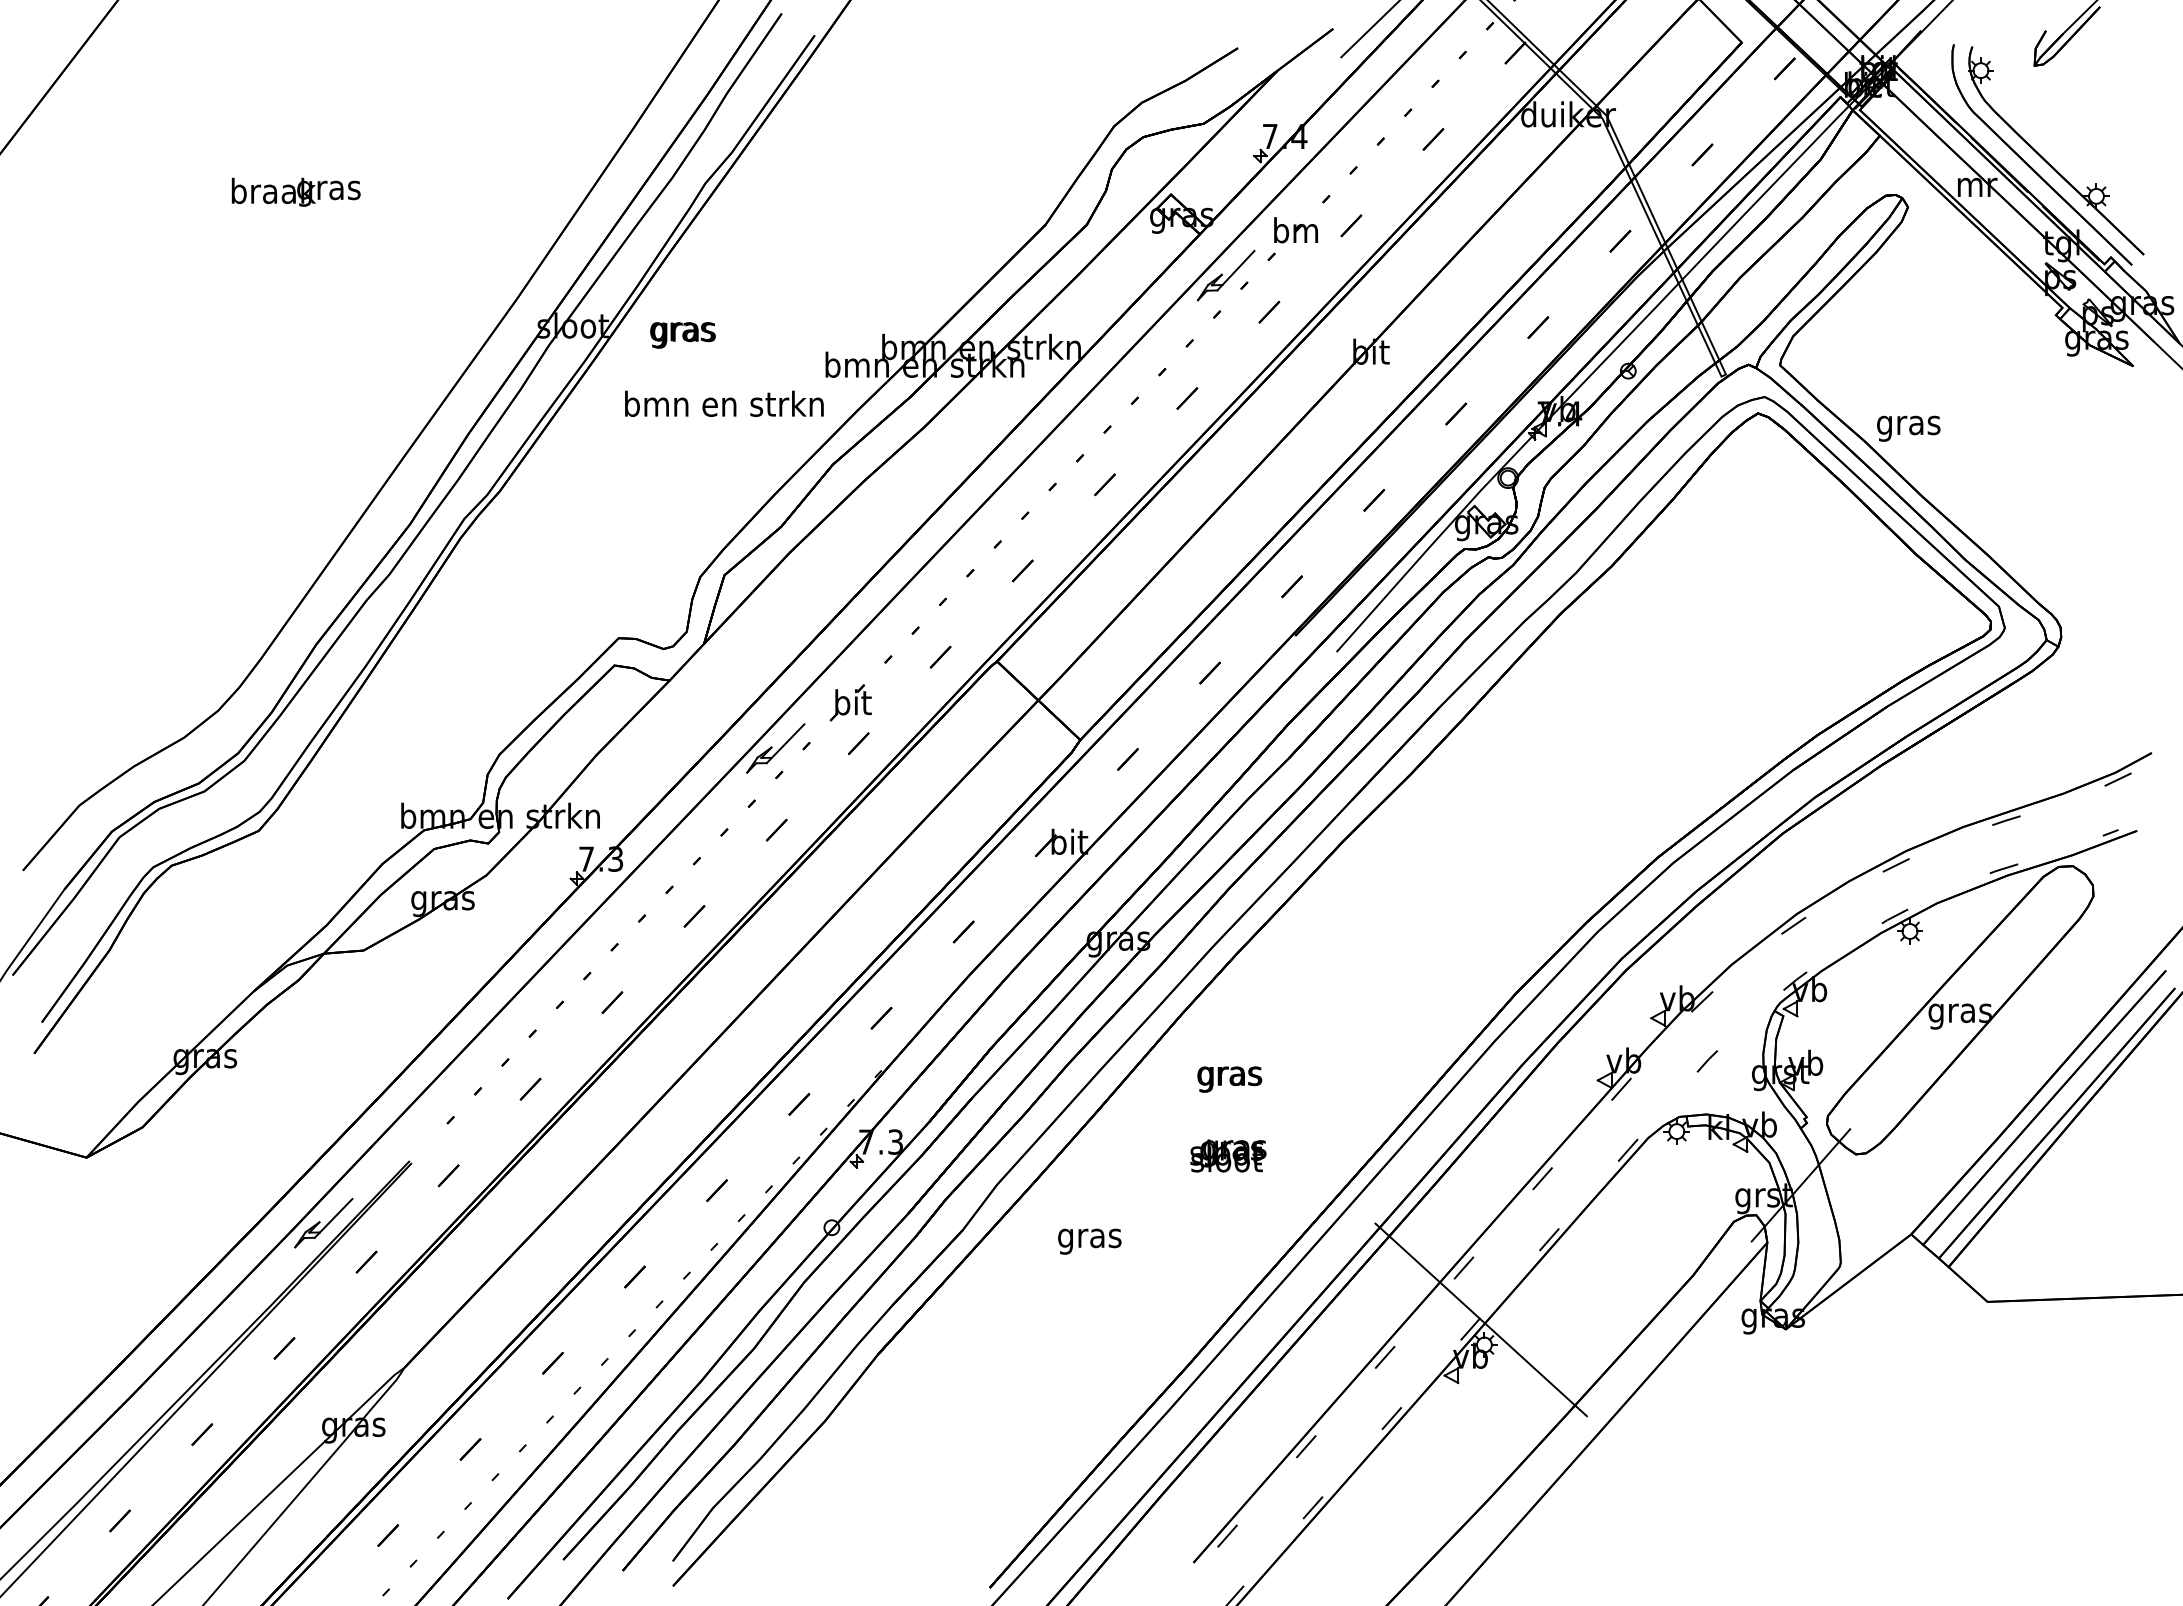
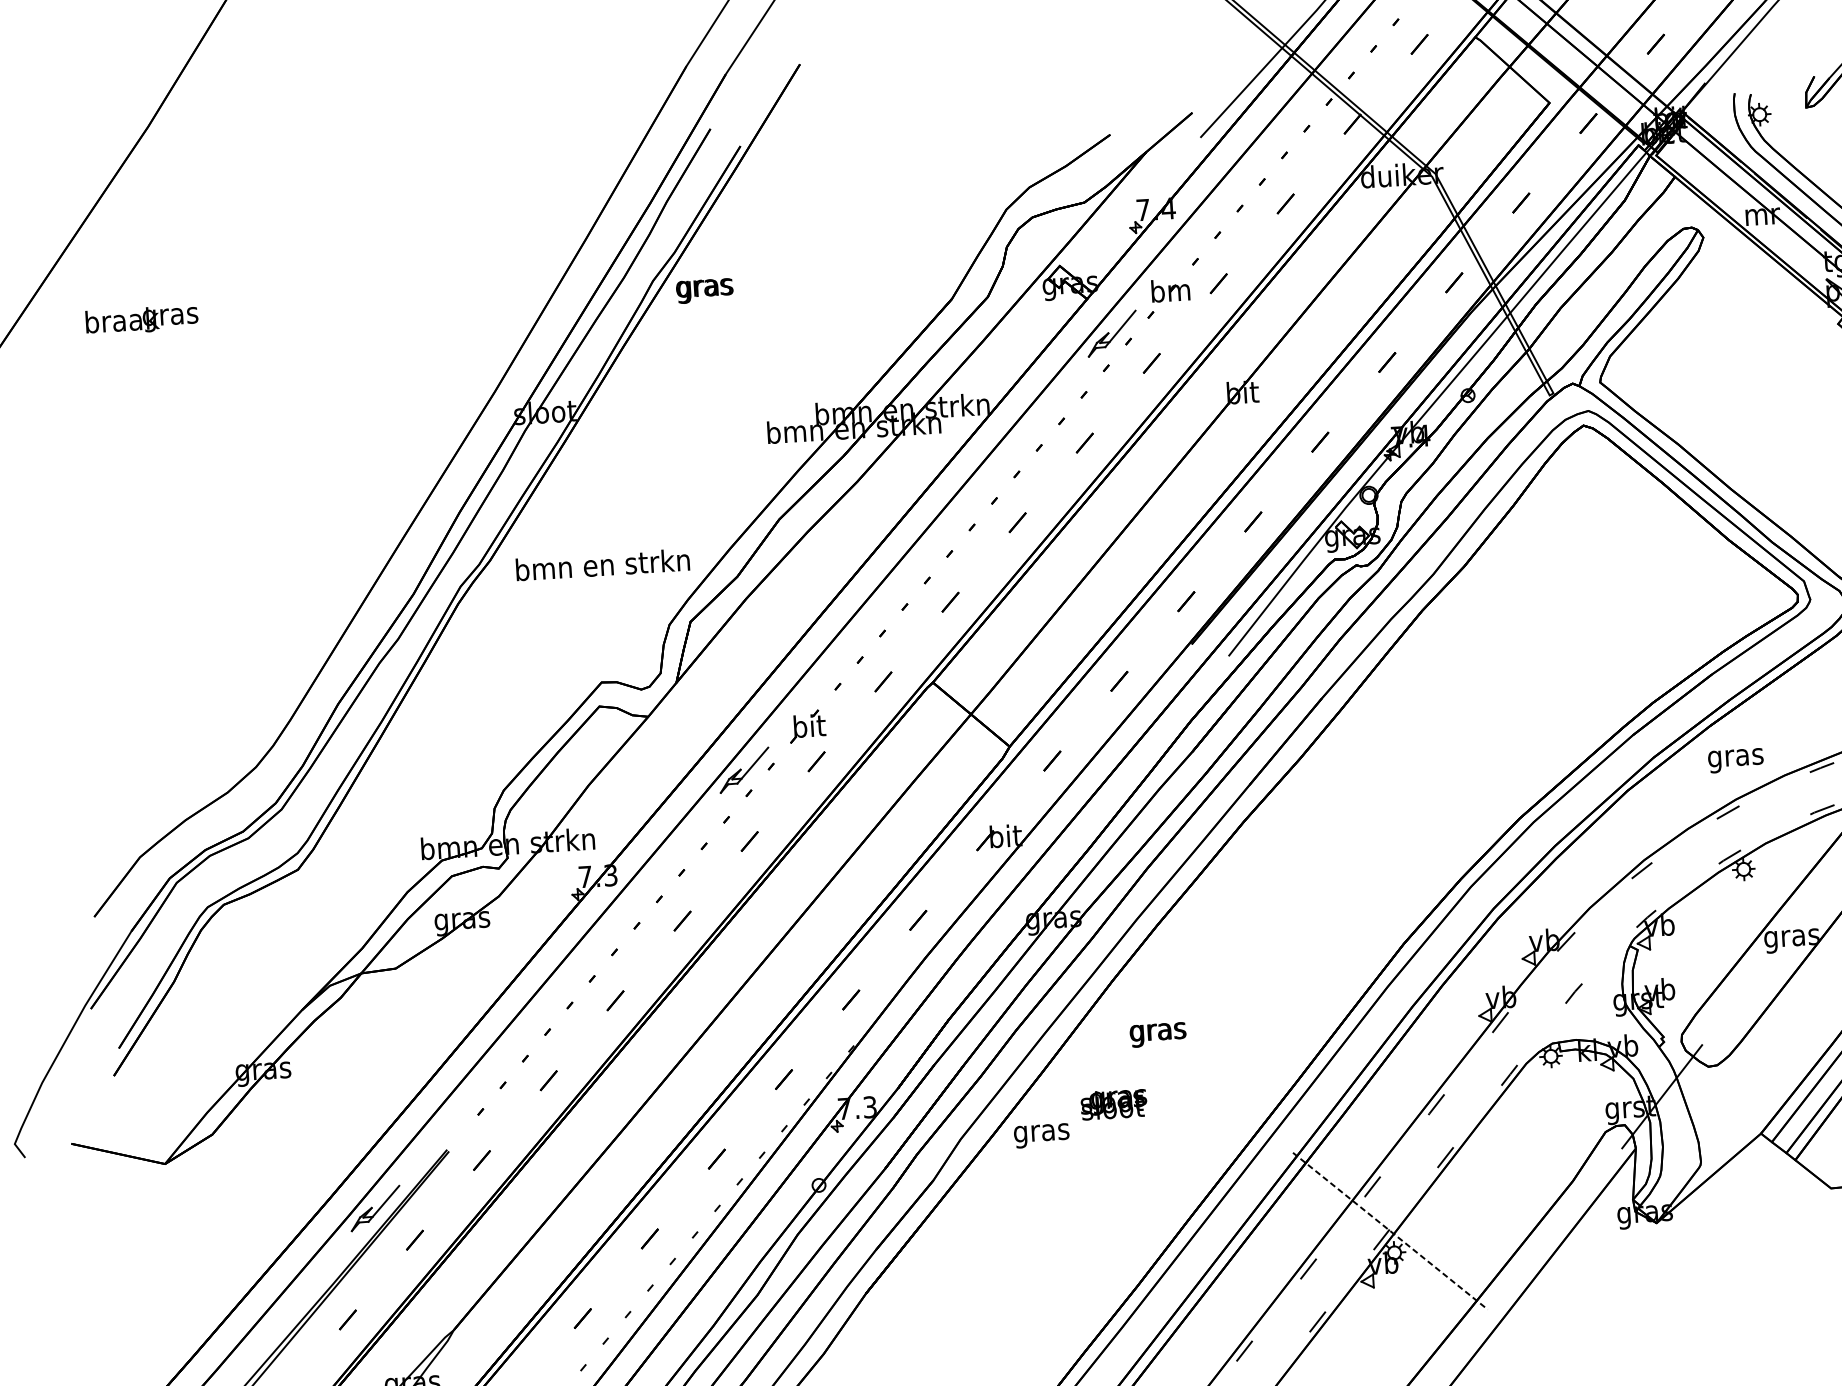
text: (295, 191) -> (141, 319), moved
text: (682, 335) -> (704, 291), moved
text: (724, 403) -> (602, 564), moved
text: (1908, 428) -> (1735, 760), moved
text: (1228, 1155) -> (1114, 1104), moved
text: (1089, 1241) -> (1041, 1135), moved
line: (1481, 1320) -> (1390, 1231), solid -> dashed

